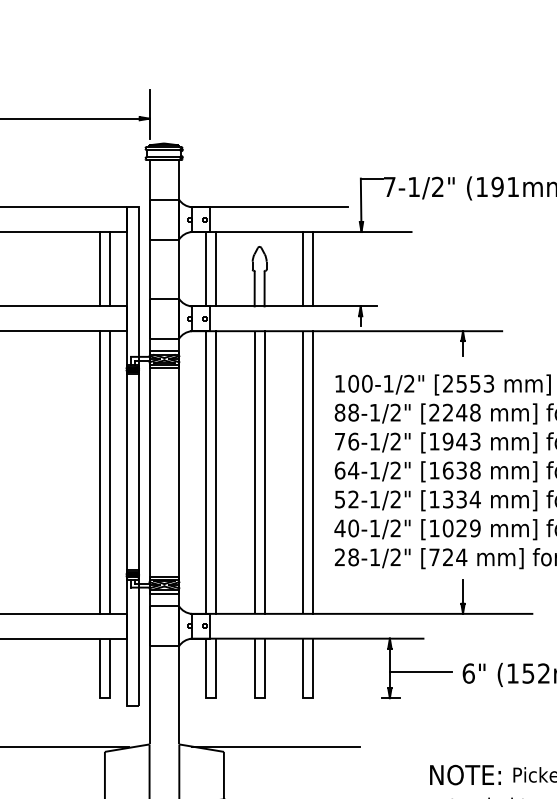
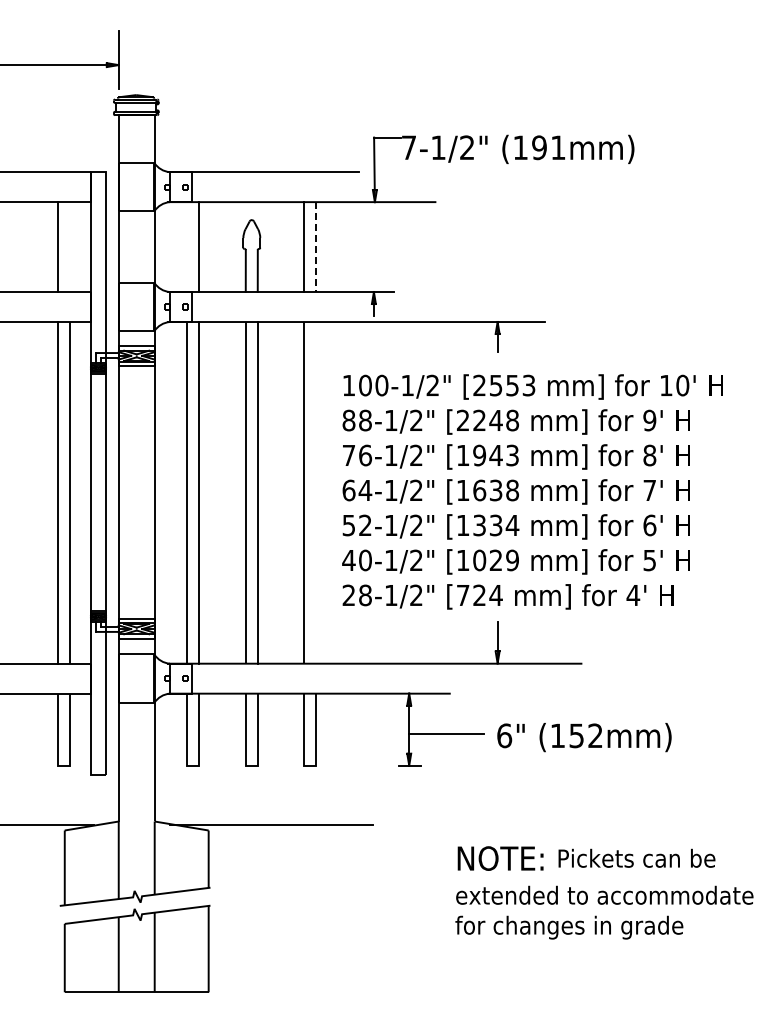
line: (109, 269) -> (70, 247), removed
line: (206, 269) -> (187, 247), removed
line: (313, 269) -> (316, 247), solid -> dashed
line: (313, 472) -> (316, 492), removed

